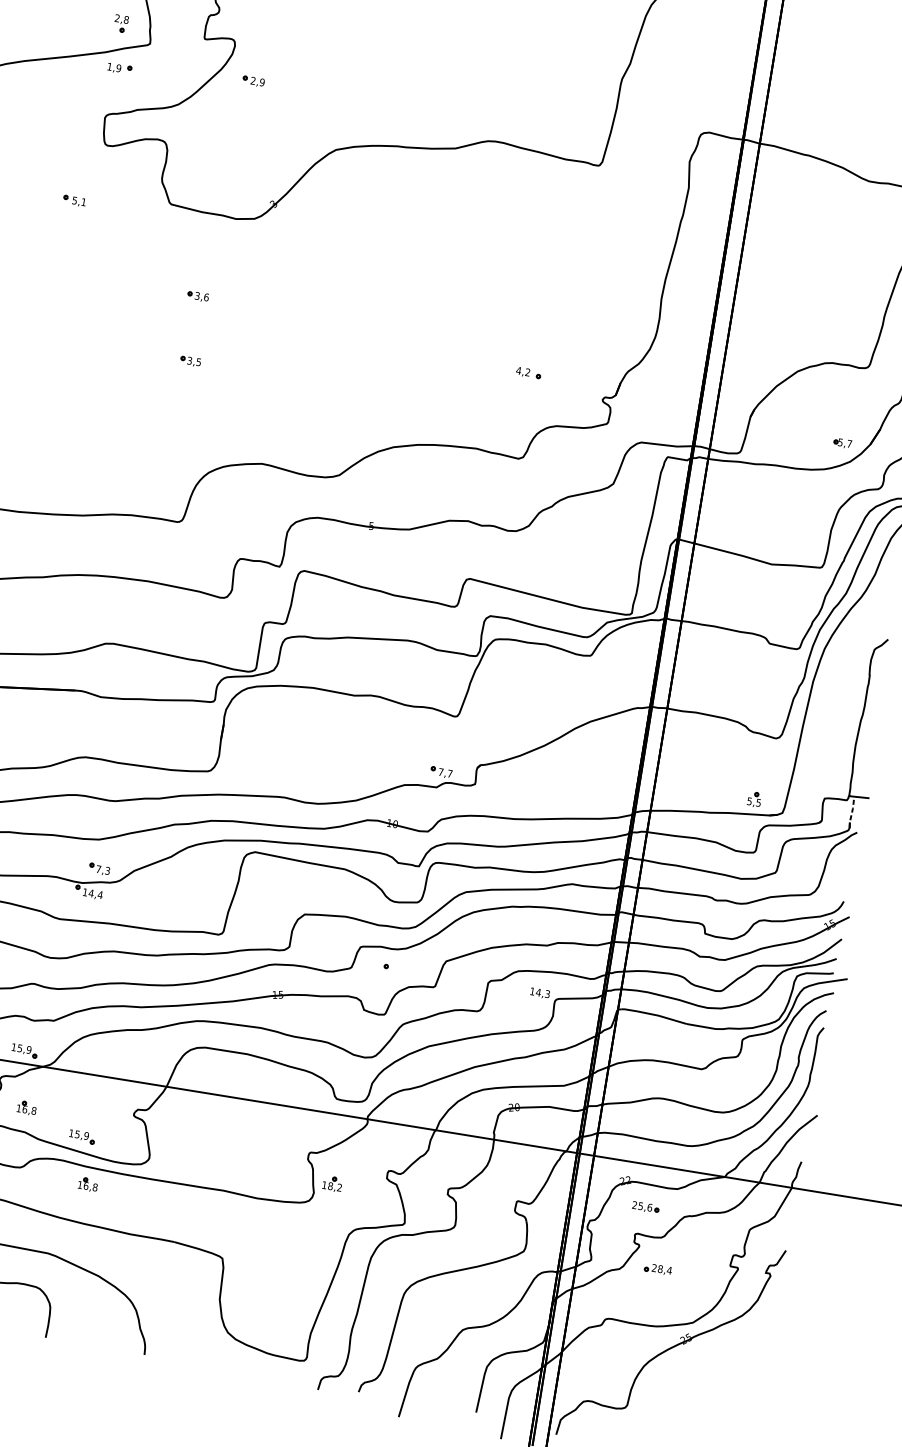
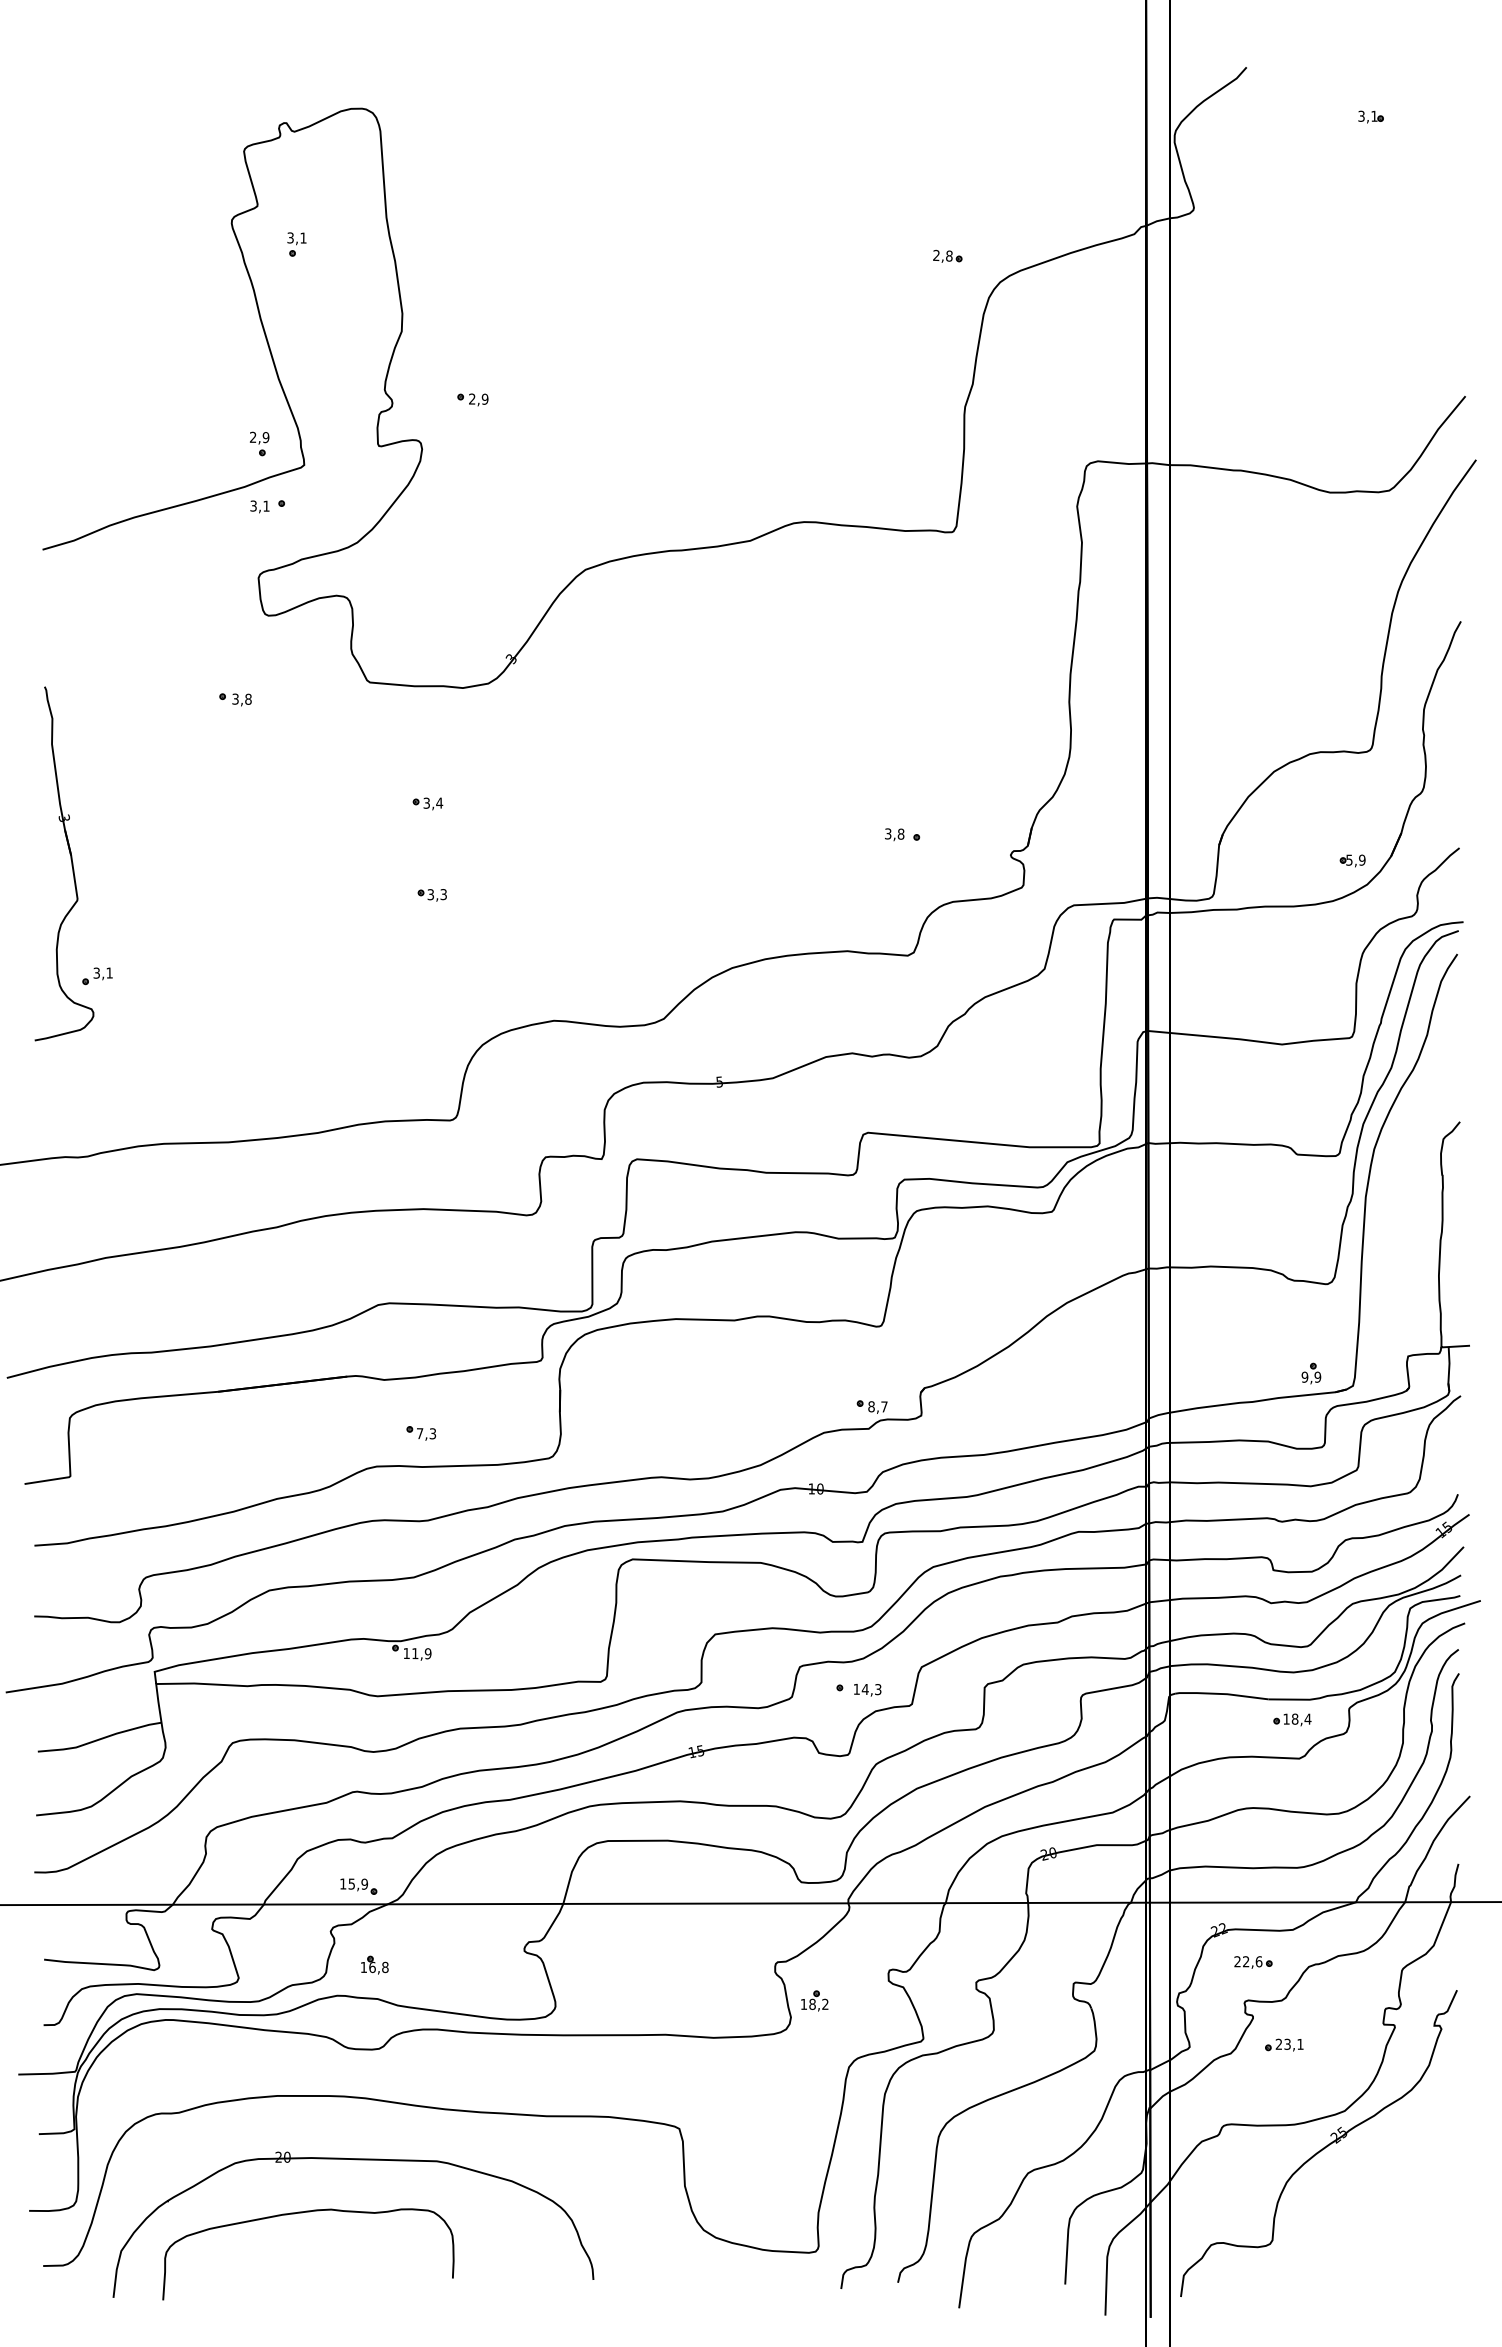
text: (126, 19) -> (265, 437), 2,8 -> 2,9
text: (113, 67) -> (259, 505), 1,9 -> 3,1
part: (253, 81) -> (472, 399), moved
text: (79, 200) -> (241, 698), 5,1 -> 3,8
text: (206, 296) -> (439, 802), 3,6 -> 3,4
text: (198, 362) -> (443, 894), 3,5 -> 3,3
text: (523, 371) -> (894, 833), 4,2 -> 3,8
text: (849, 443) -> (1362, 859), 5,7 -> 5,9
text: (441, 772) -> (871, 1406), 7,7 -> 8,7
text: (754, 801) -> (1311, 1376), 5,5 -> 9,9
line: (852, 811) -> (1449, 1368), dashed -> solid
part: (99, 869) -> (421, 1433), moved
text: (95, 894) -> (421, 1653), 14,4 -> 11,9
text: (539, 993) -> (867, 1690), moved
part: (701, 1040) -> (1292, 1719), added
part: (81, 1136) -> (457, 1992), removed
part: (87, 1184) -> (476, 2056), removed
text: (641, 1206) -> (1246, 1961), 25,6 -> 22,6
text: (664, 1269) -> (1293, 2043), 28,4 -> 23,1

